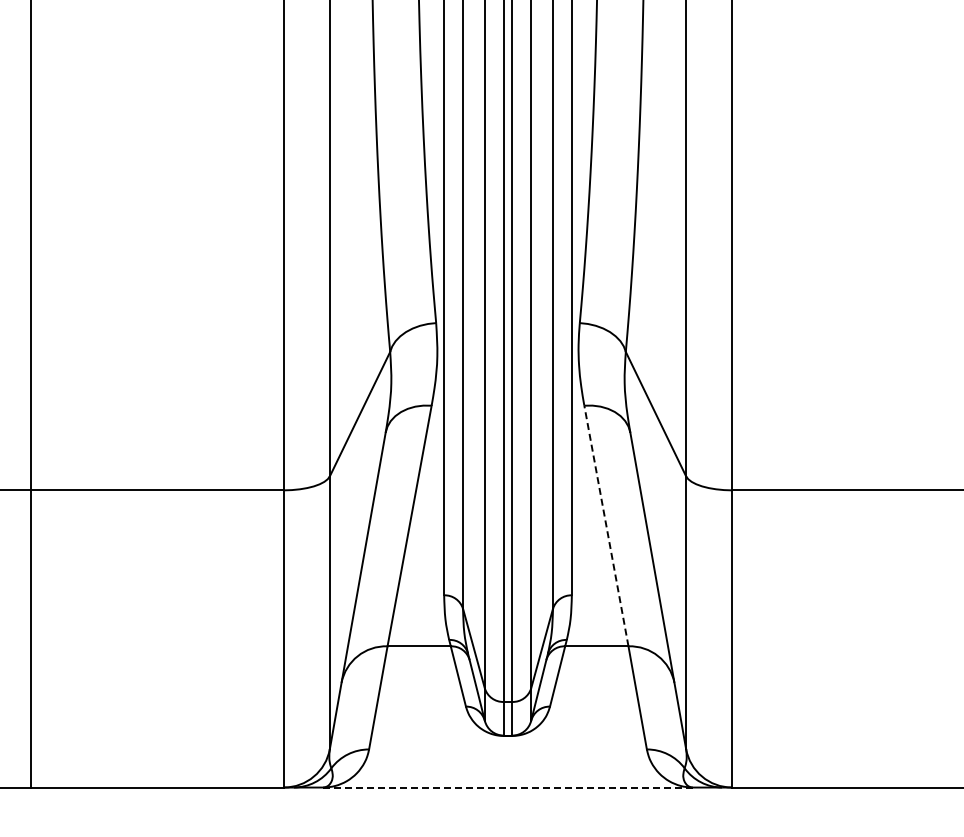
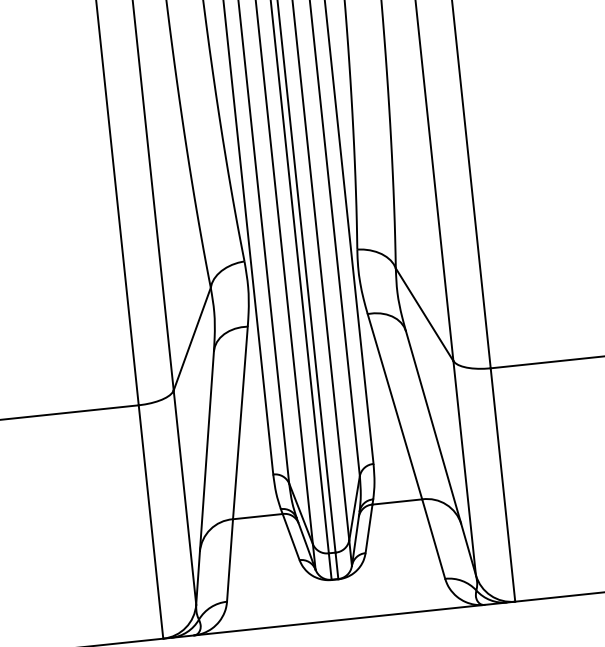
line: (606, 525) -> (394, 406), dashed -> solid
line: (508, 787) -> (339, 620), dashed -> solid

